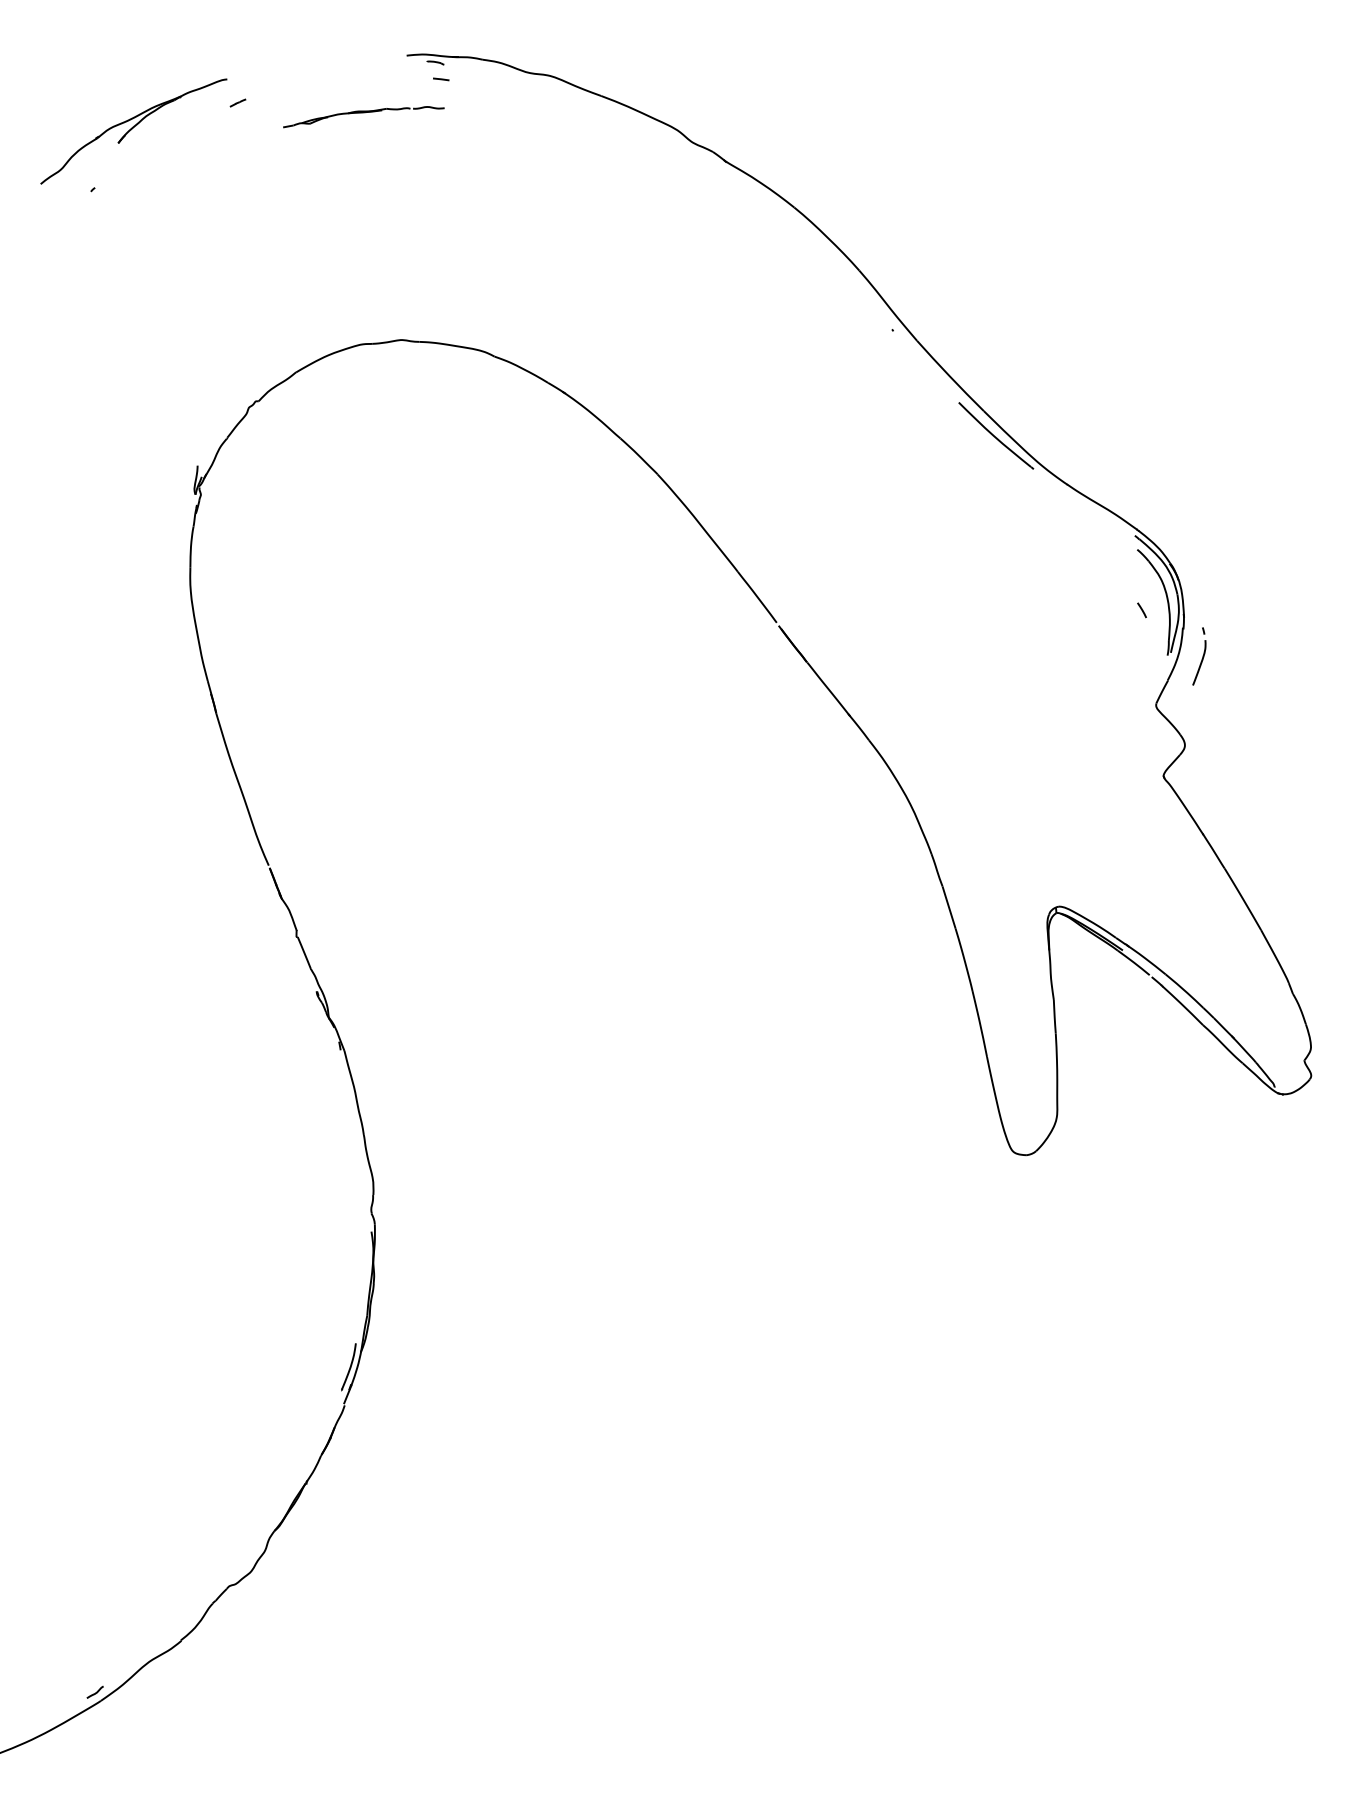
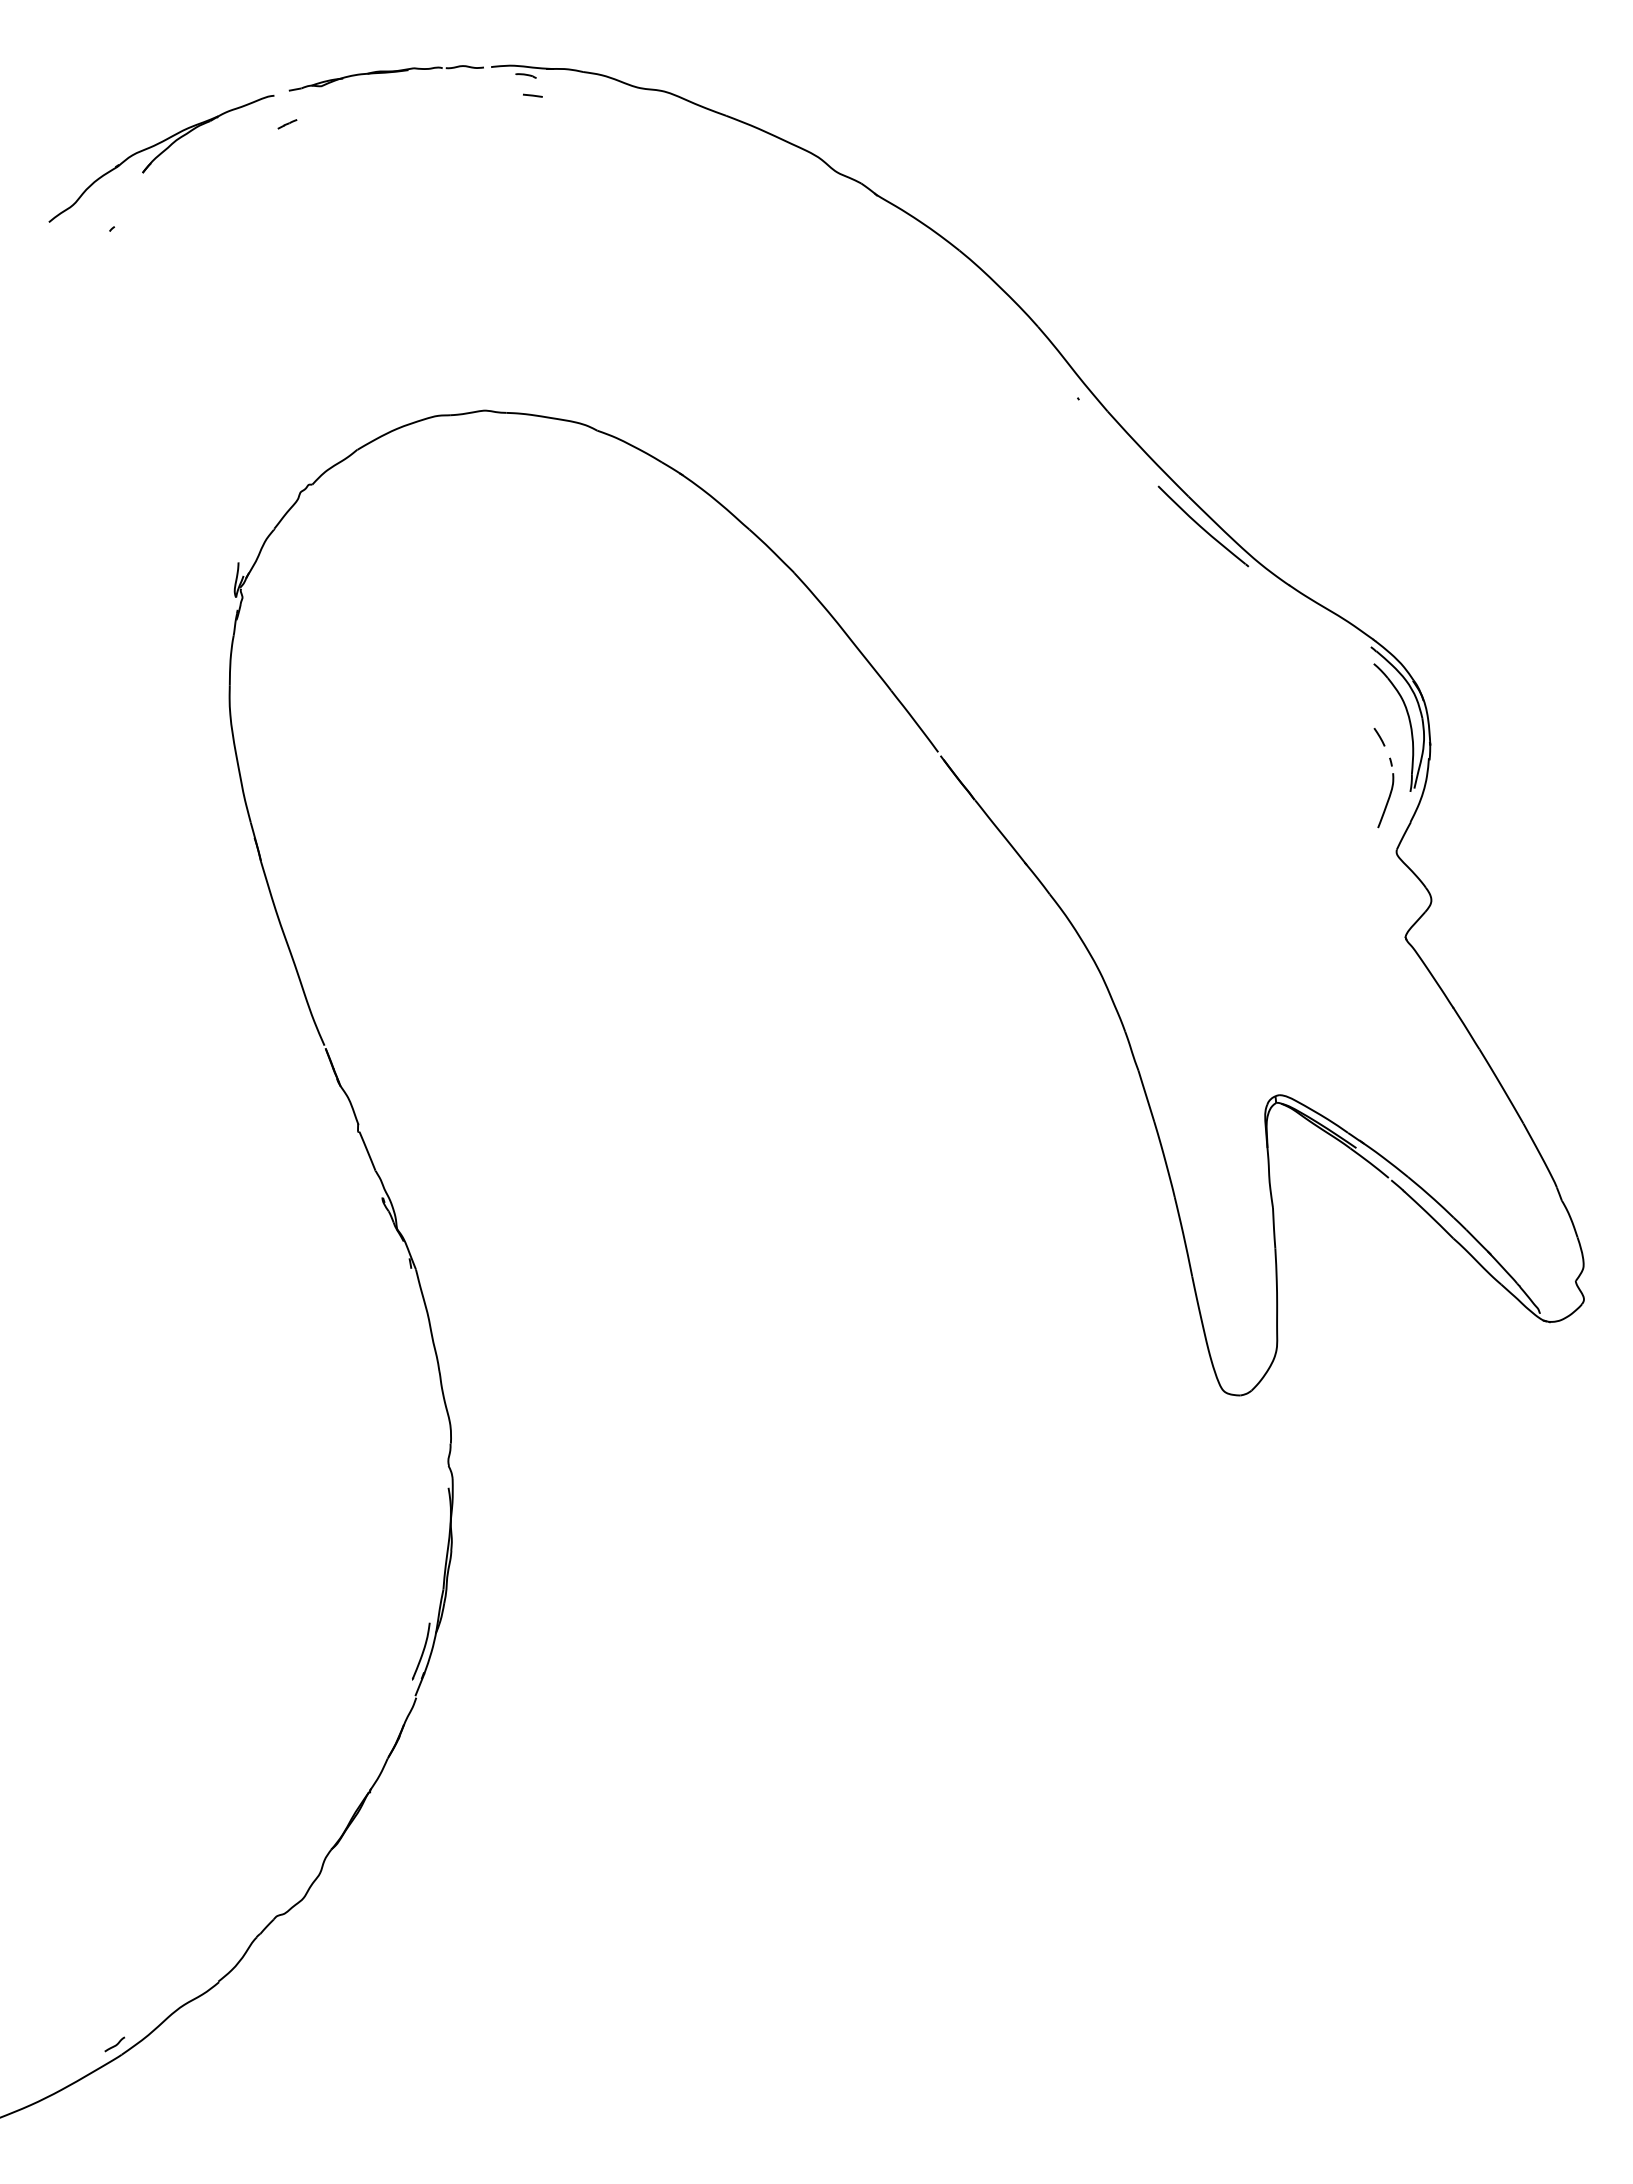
part: (363, 117) -> (385, 78), moved
part: (1199, 656) -> (1385, 792), moved

